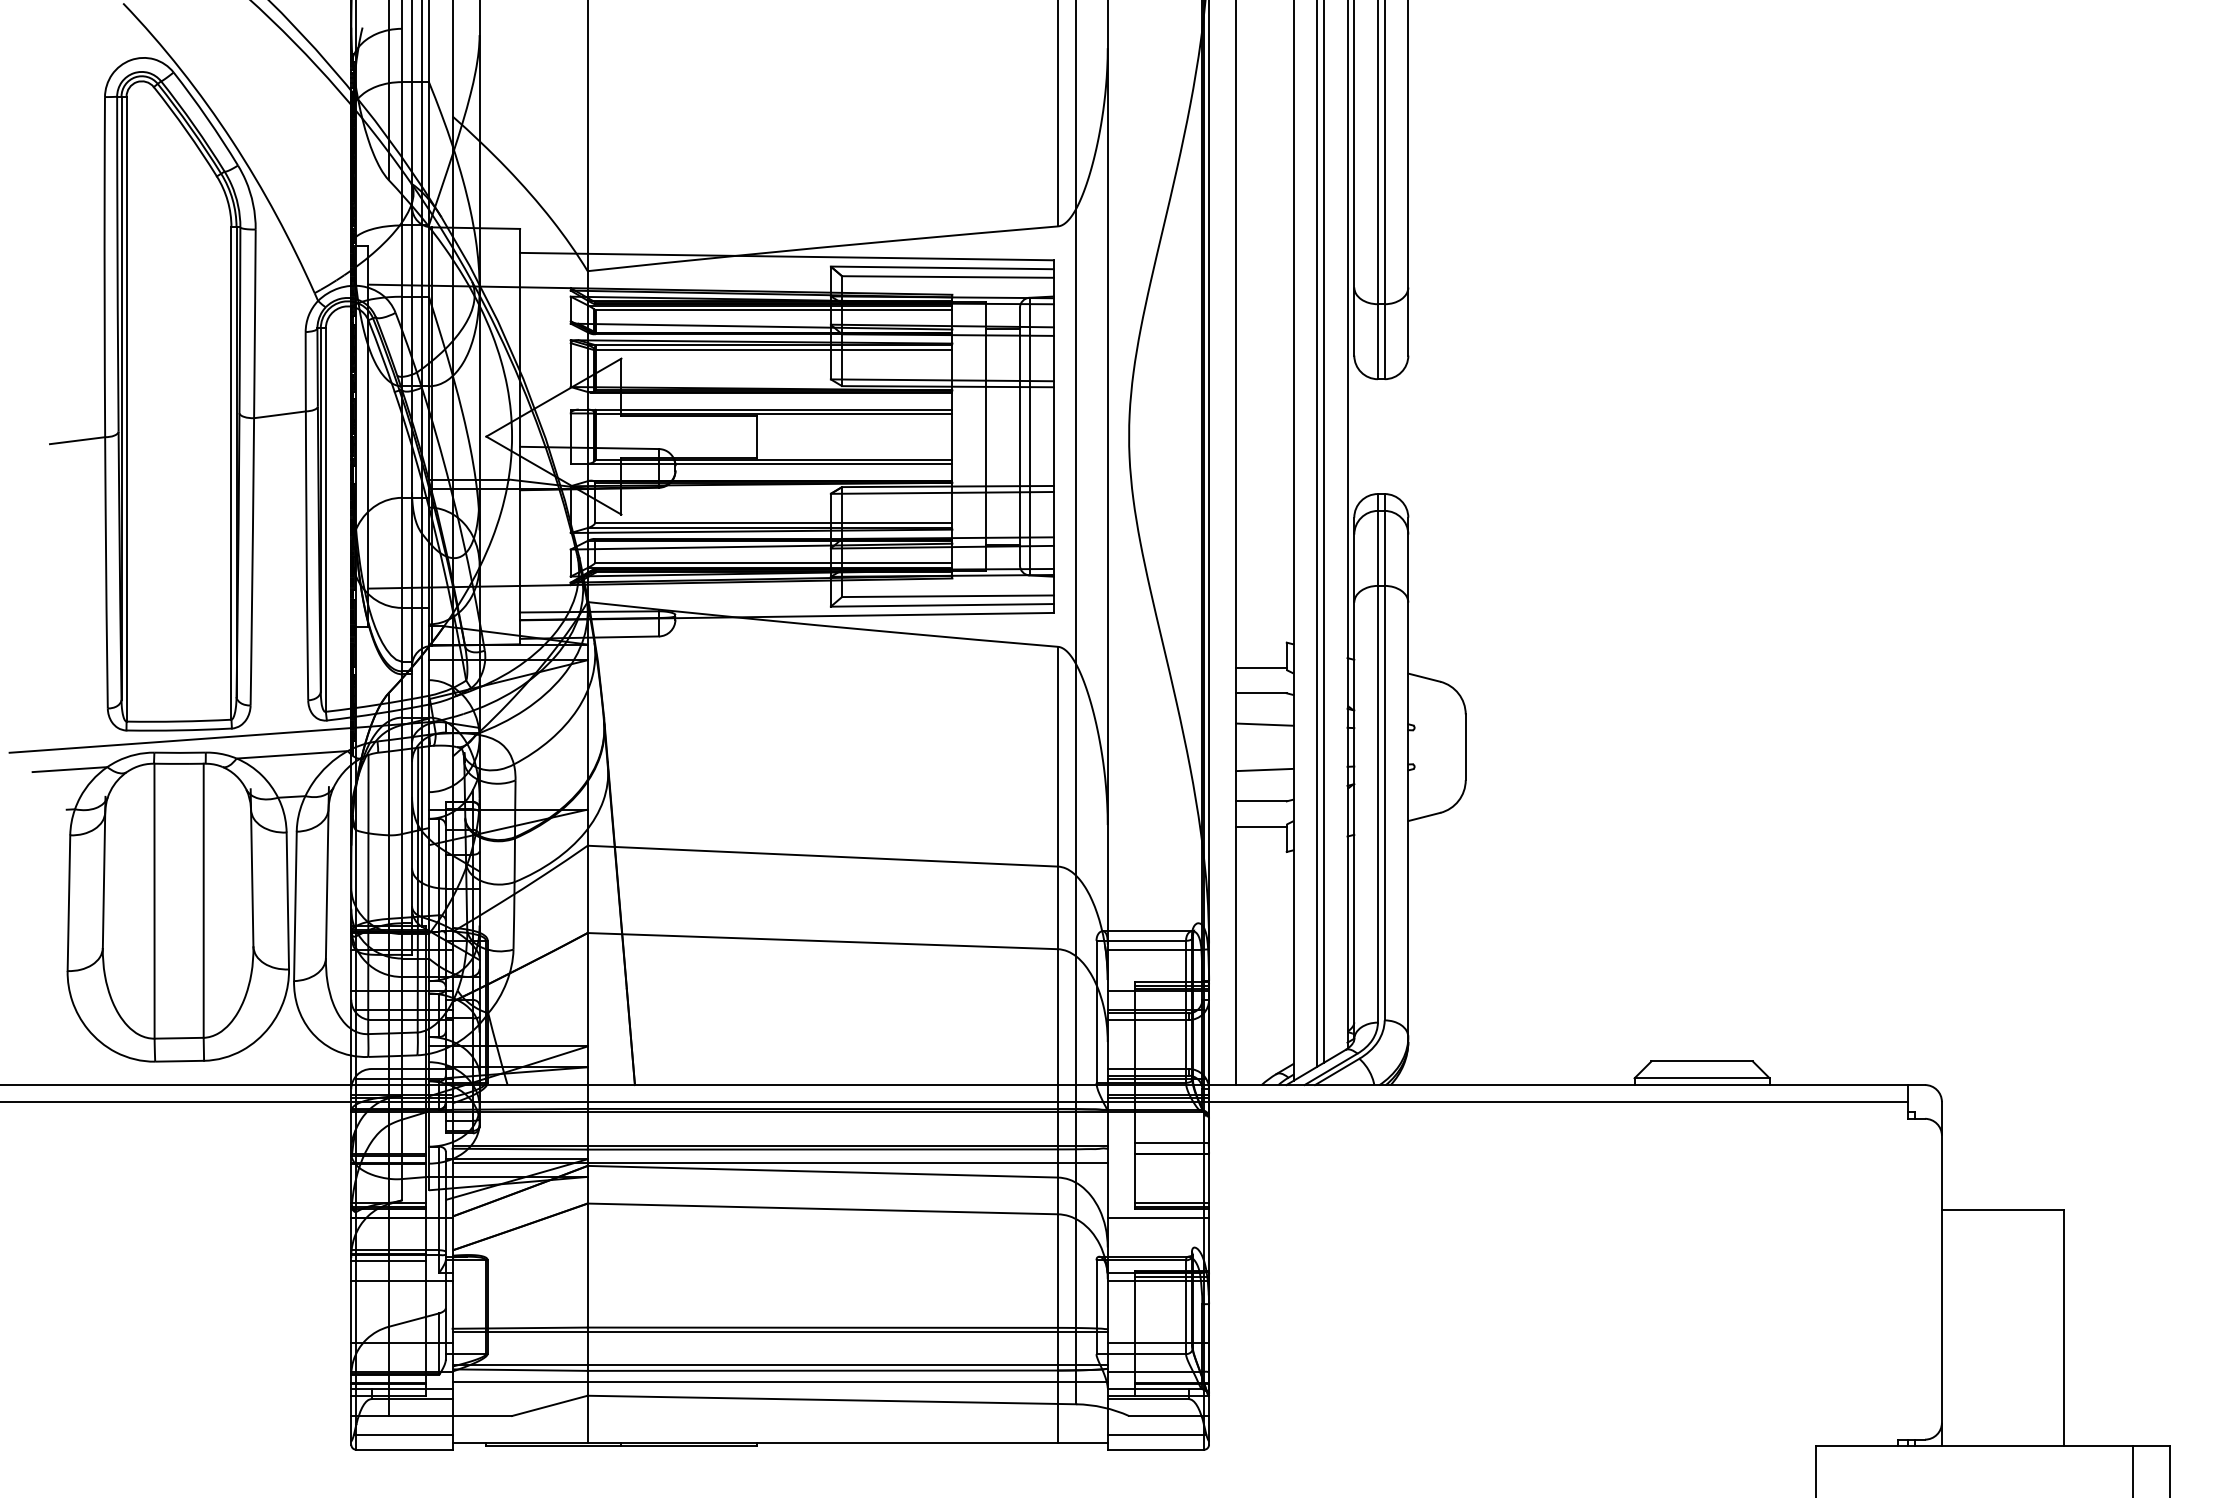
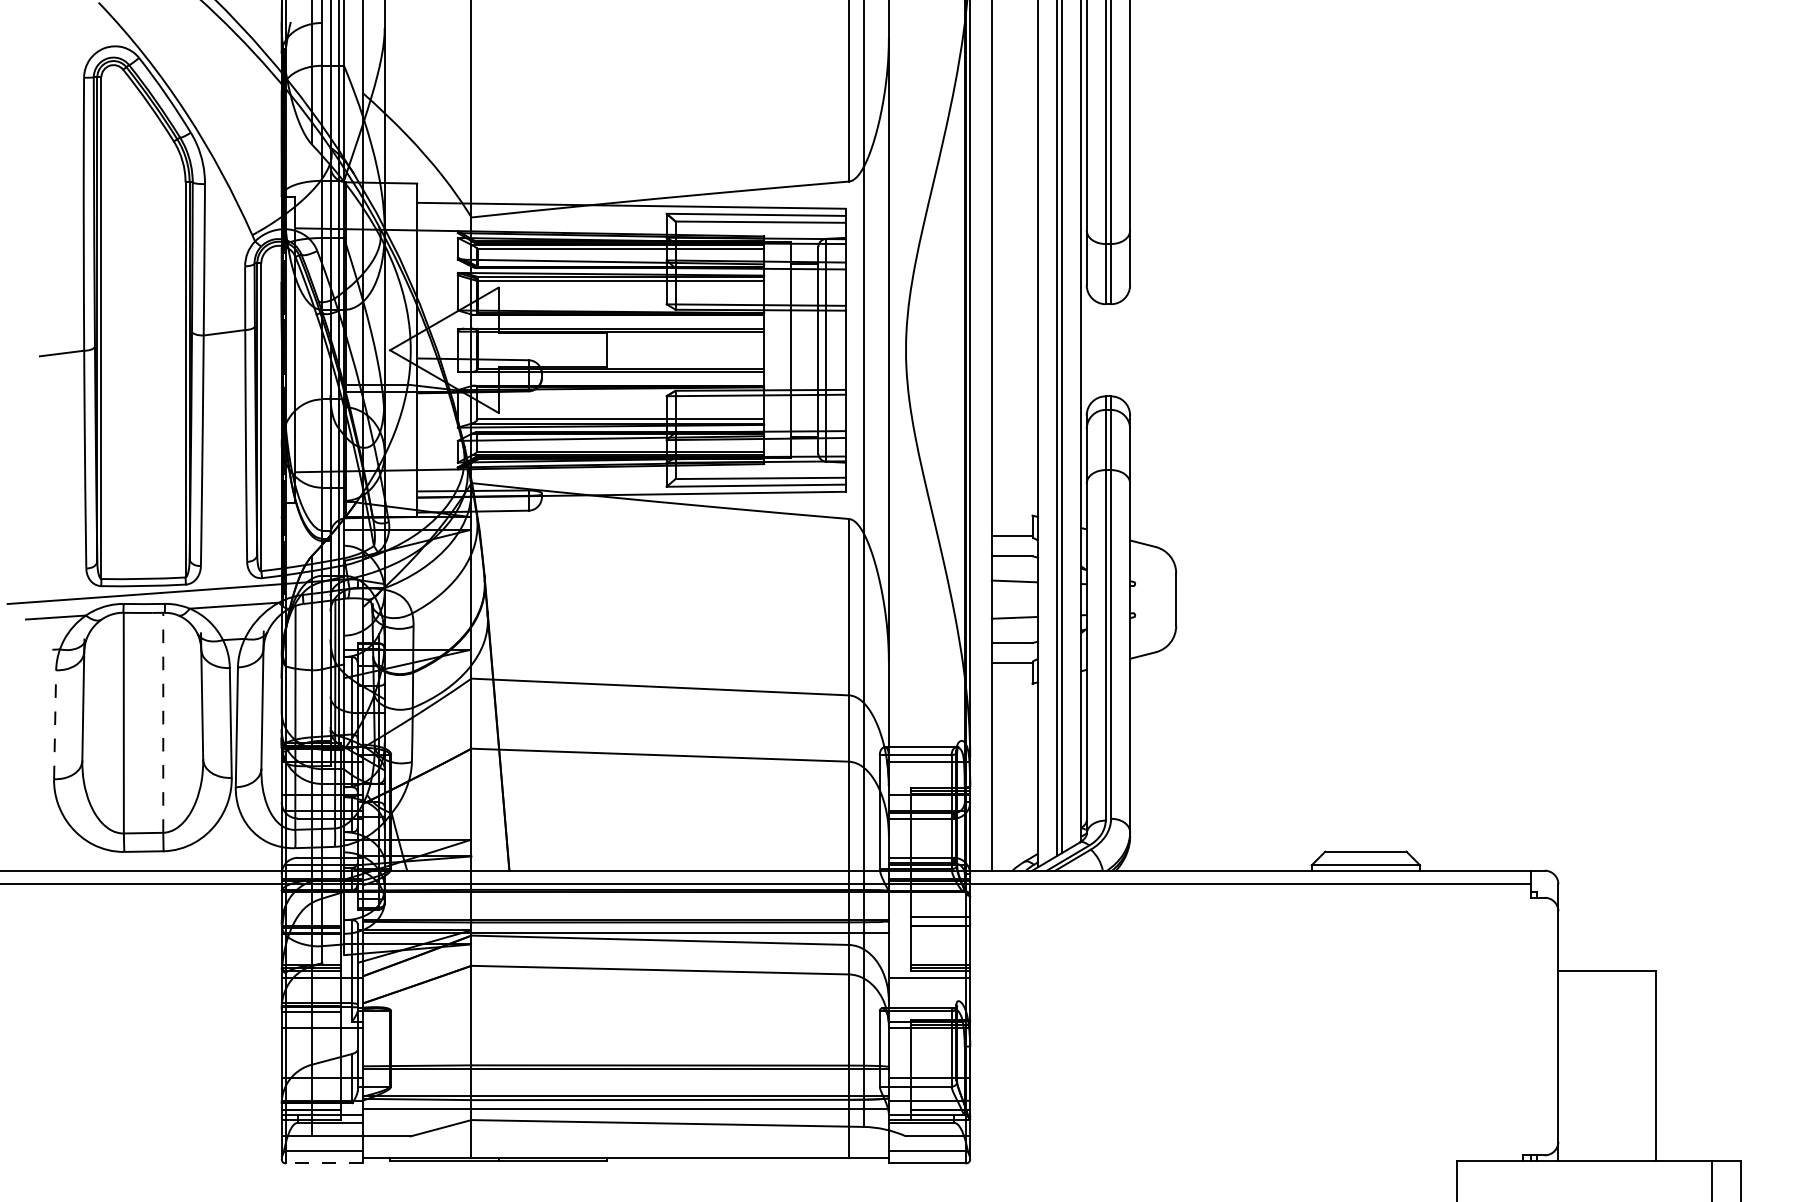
line: (203, 900) -> (163, 722), solid -> dashed
line: (68, 903) -> (54, 725), solid -> dashed
line: (403, 1449) -> (323, 1163), solid -> dashed

